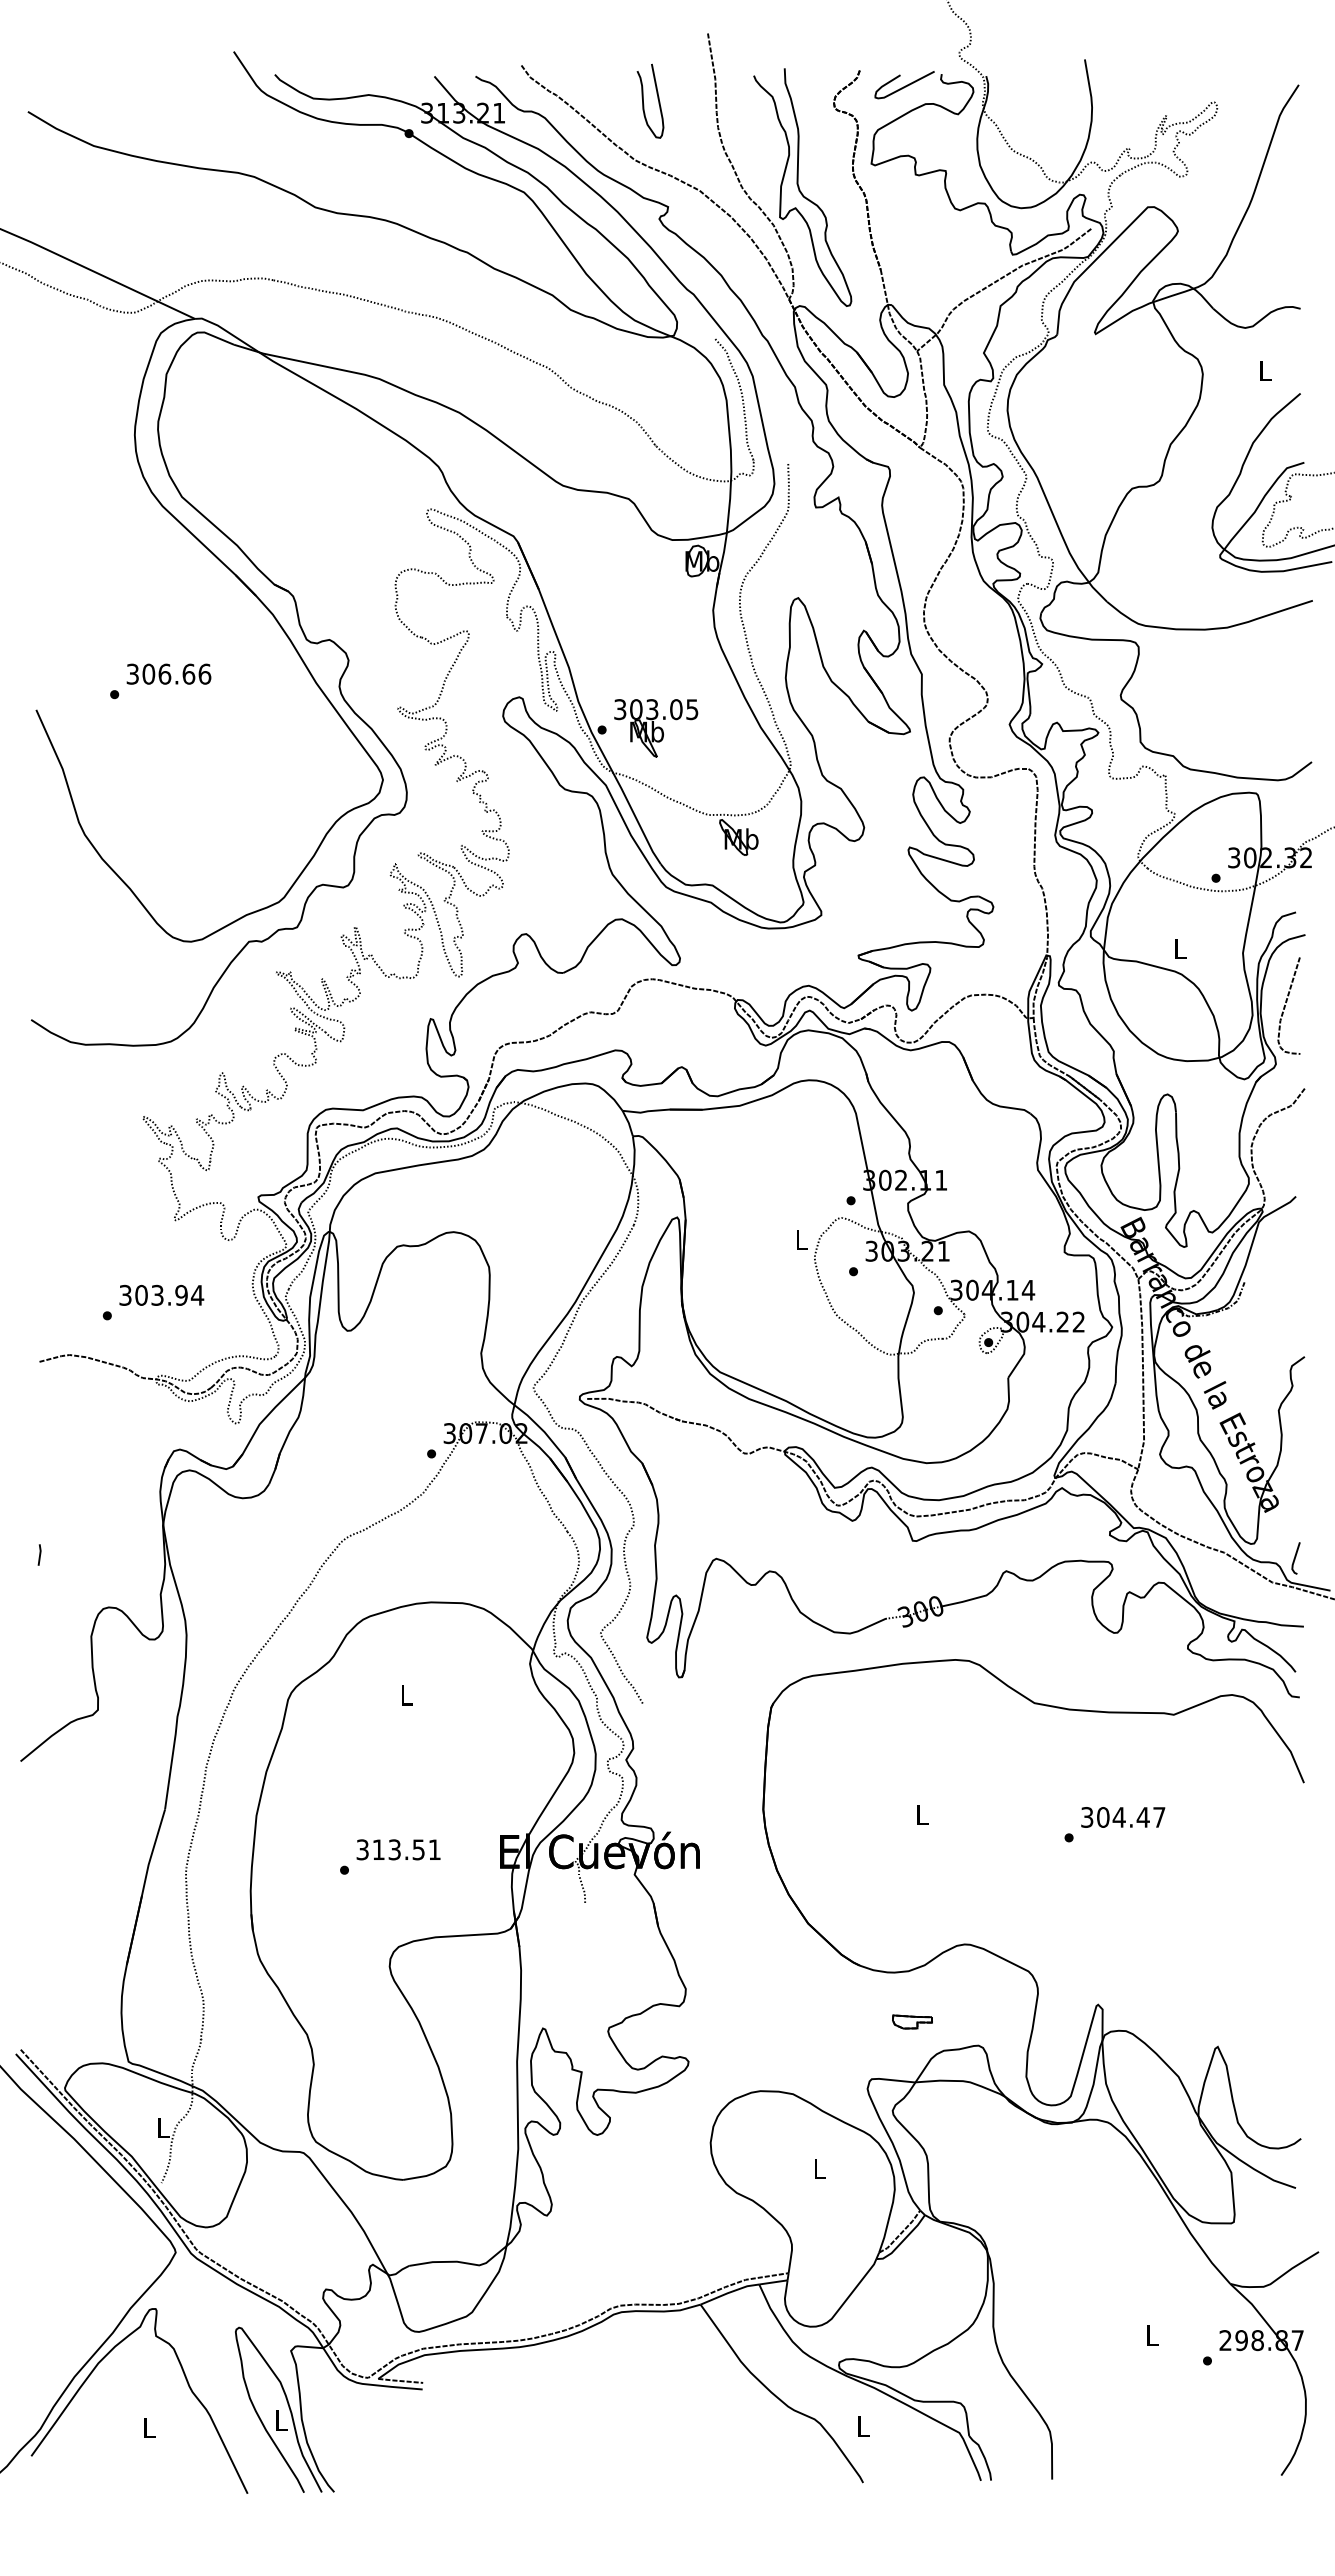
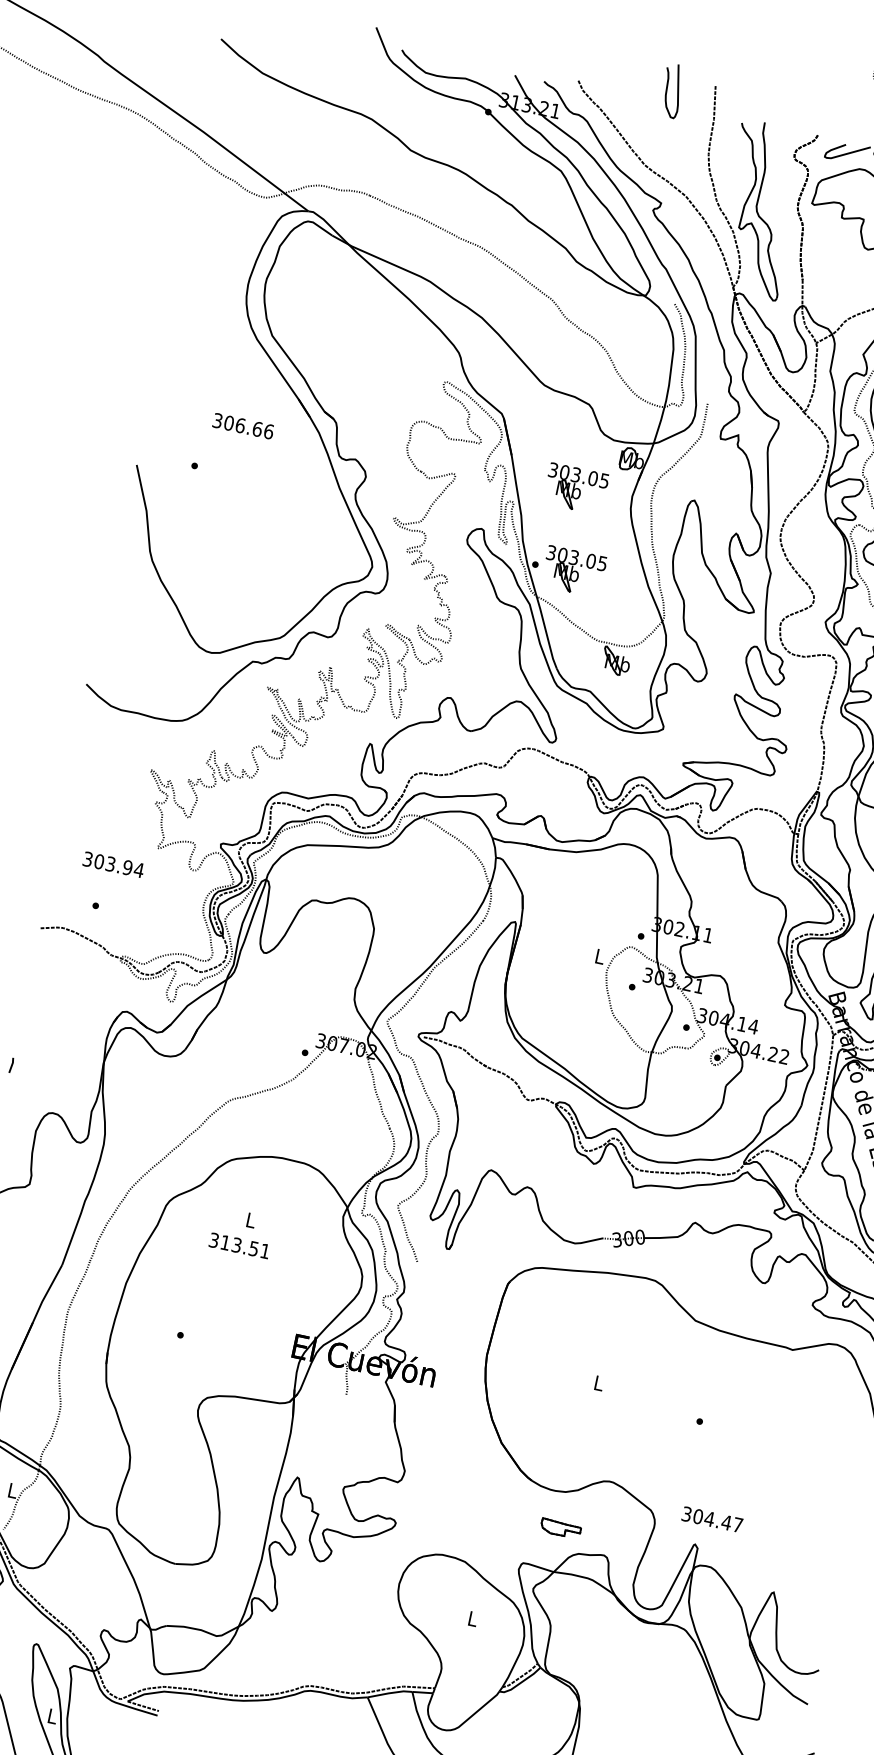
curve: (643, 100) -> (667, 89), moved
part: (635, 616) -> (576, 489), added
text: (168, 673) -> (243, 425), moved
text: (161, 1294) -> (113, 864), moved
text: (1123, 1817) -> (712, 1519), moved
text: (398, 1849) -> (239, 1245), moved
part: (912, 2021) -> (560, 1528), size x1.4

